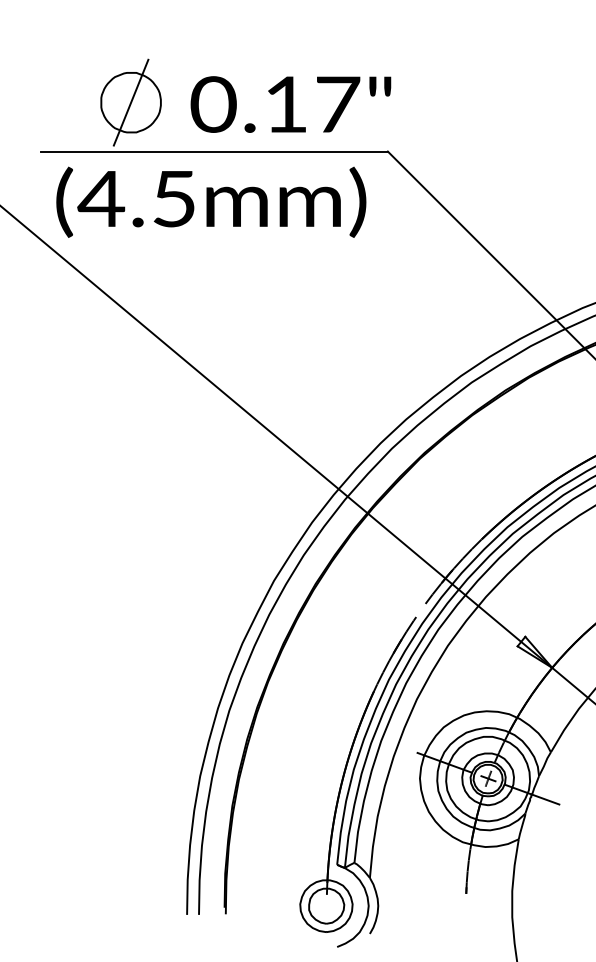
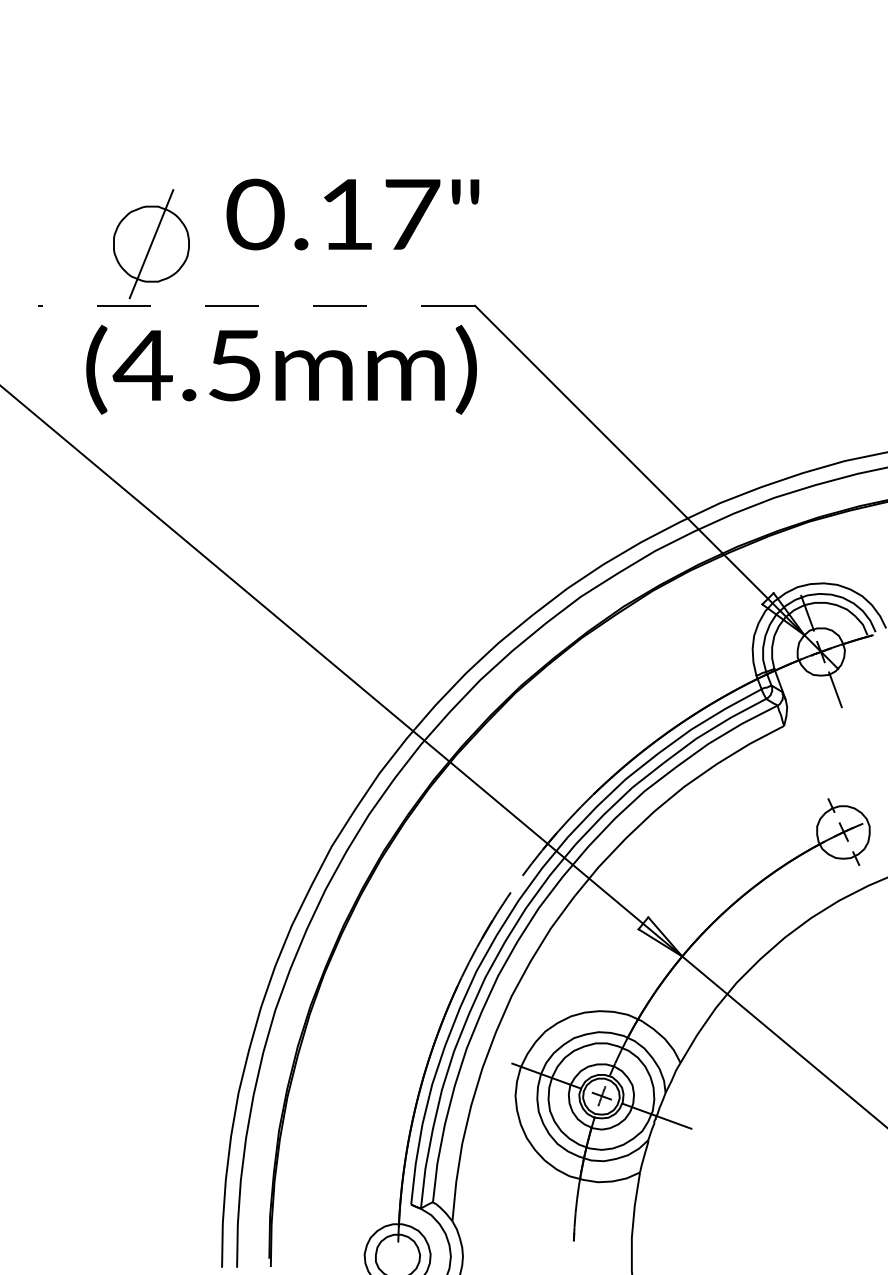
text: (290, 104) -> (352, 214), moved
line: (214, 151) -> (256, 305), solid -> dashed
text: (211, 202) -> (281, 369), moved

